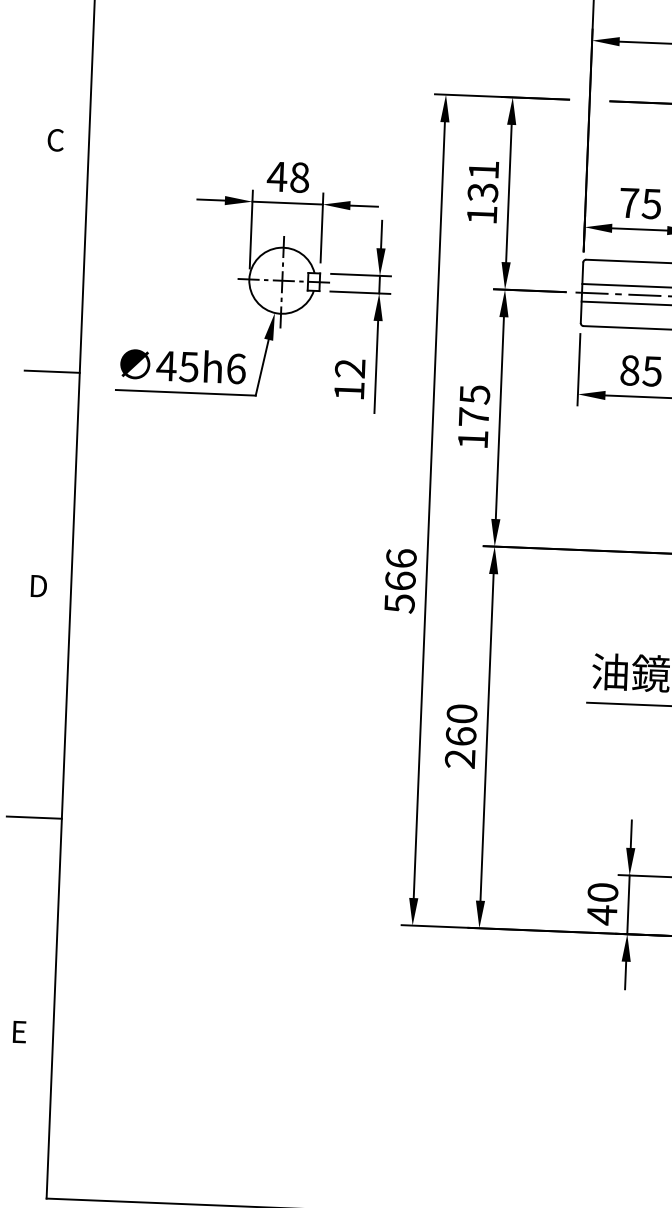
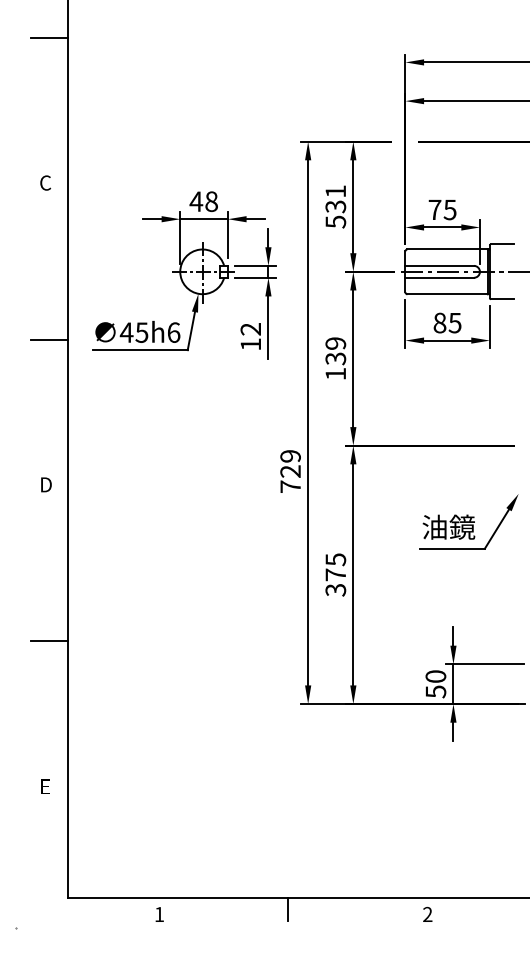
text: (481, 214) -> (335, 221), 131 -> 531
text: (473, 406) -> (335, 351), 175 -> 139
text: (400, 580) -> (290, 471), 566 -> 729
text: (460, 735) -> (335, 574), 260 -> 375
text: (601, 914) -> (435, 691), 40 -> 50

